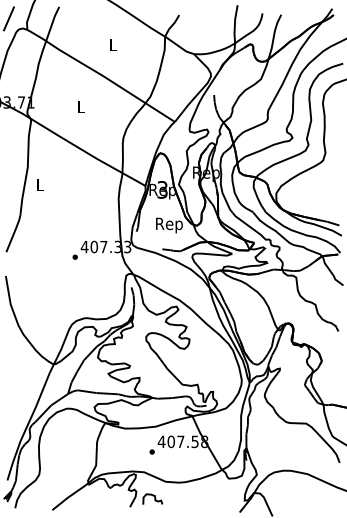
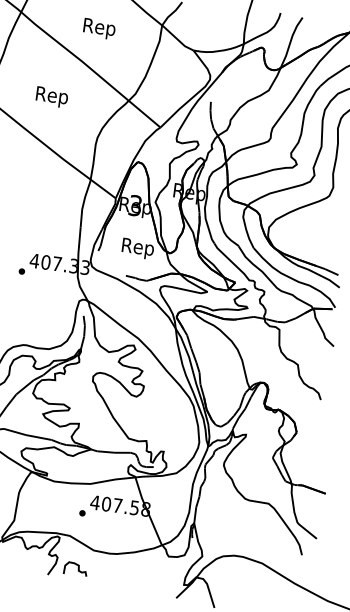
text: (112, 46) -> (98, 28), L -> Rep
text: (80, 108) -> (51, 96), L -> Rep

